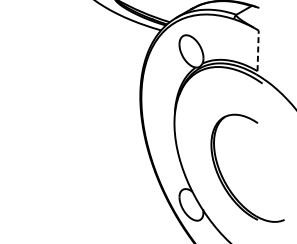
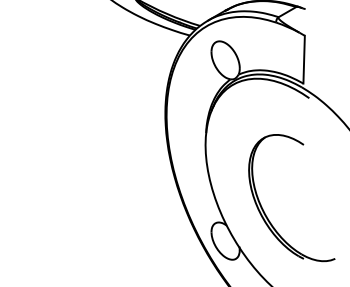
line: (258, 50) -> (304, 59), dashed -> solid

